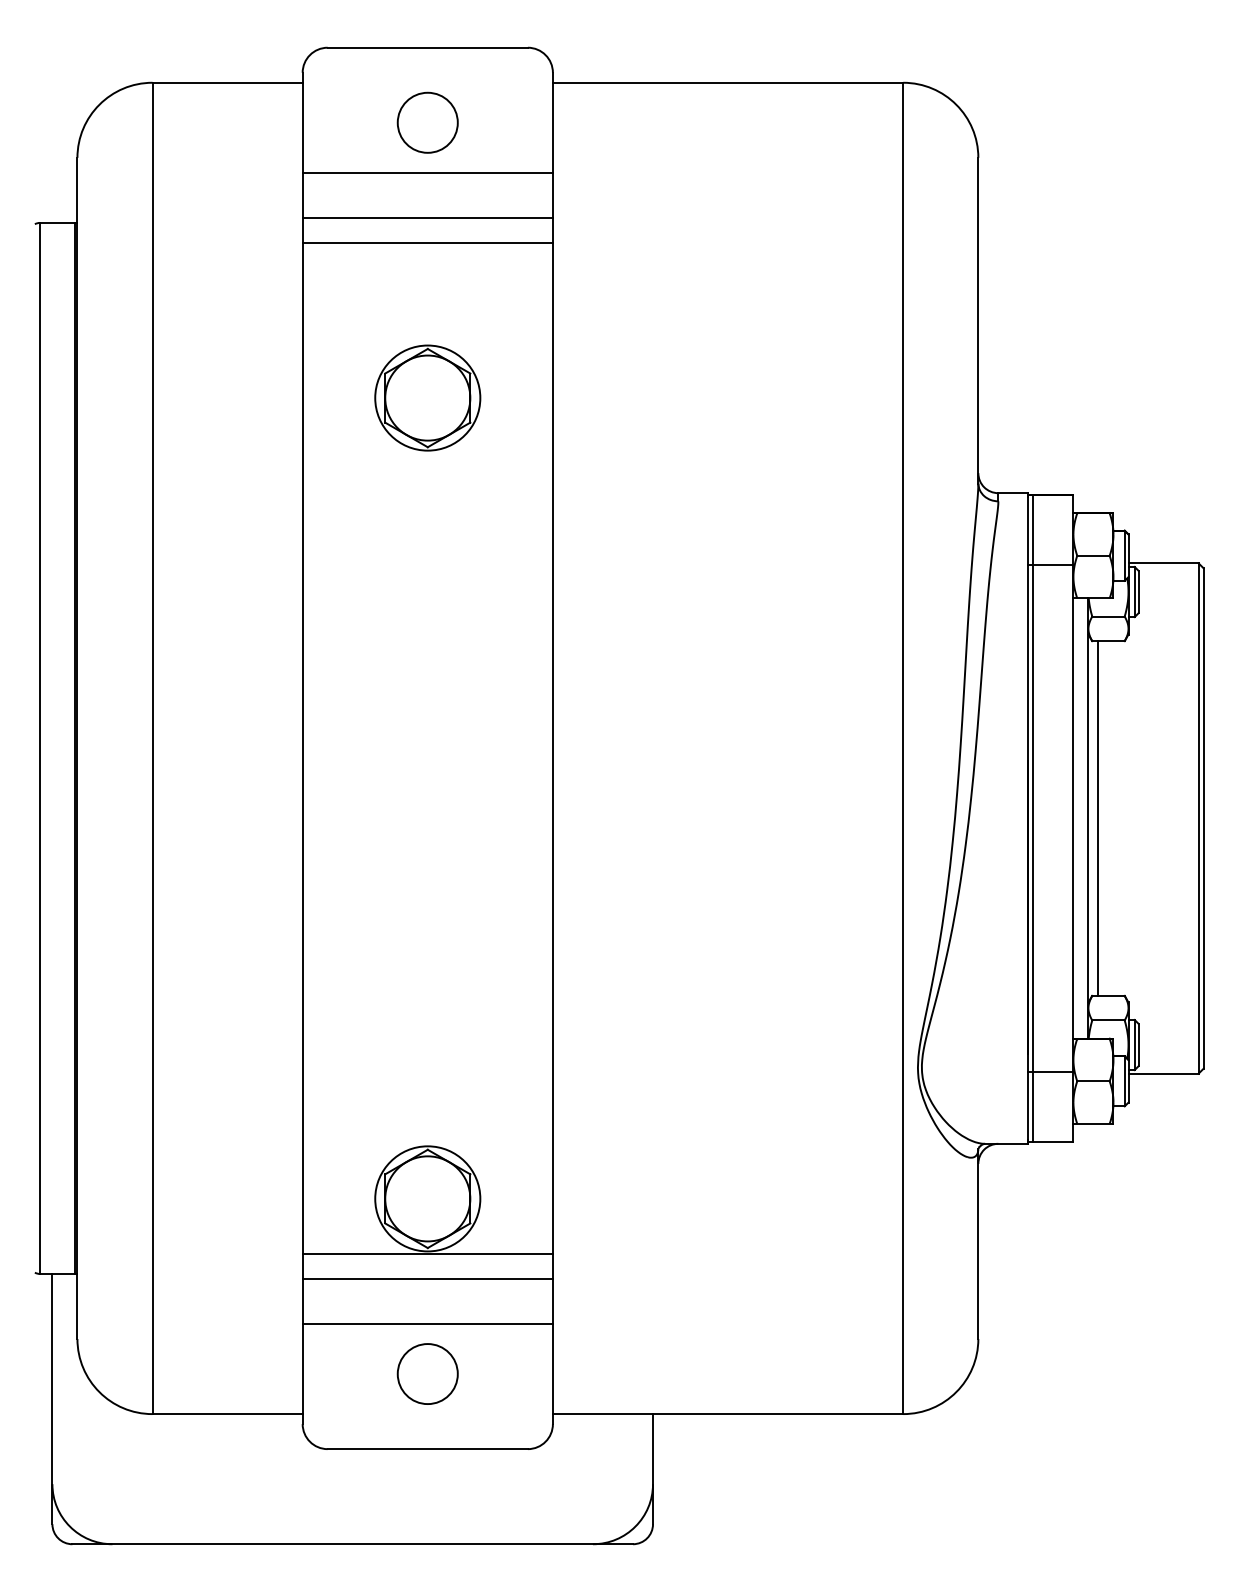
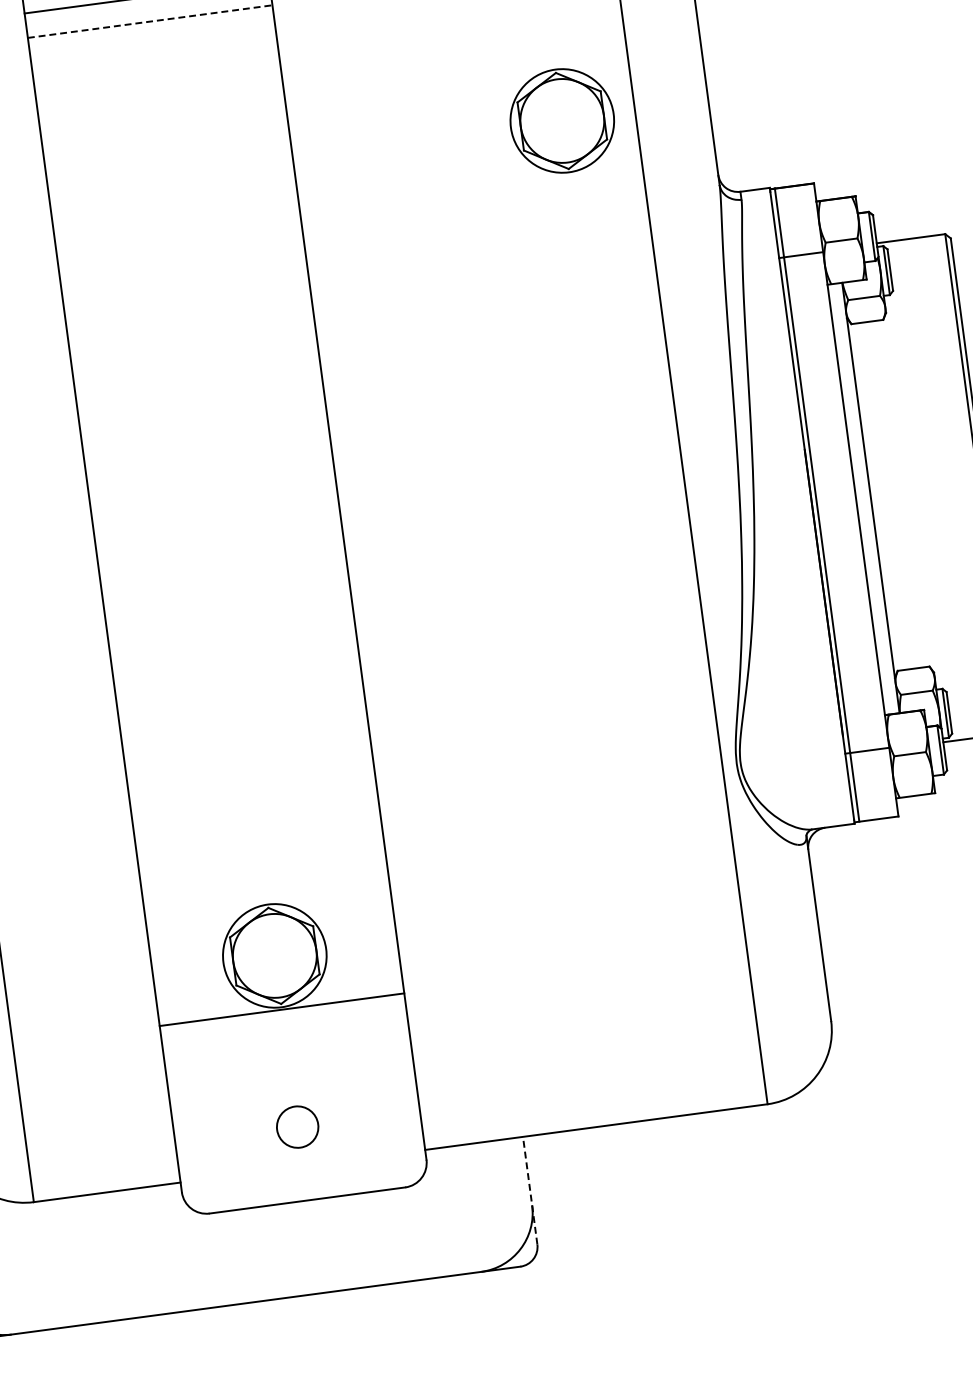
line: (428, 242) -> (150, 21), solid -> dashed
part: (427, 397) -> (561, 120), moved
line: (1098, 818) -> (880, 496), removed
line: (427, 1278) -> (284, 1033), removed
line: (427, 1324) -> (290, 1078), removed
circle: (427, 1374) -> (297, 1127), size x0.7
line: (653, 1468) -> (530, 1189), solid -> dashed

